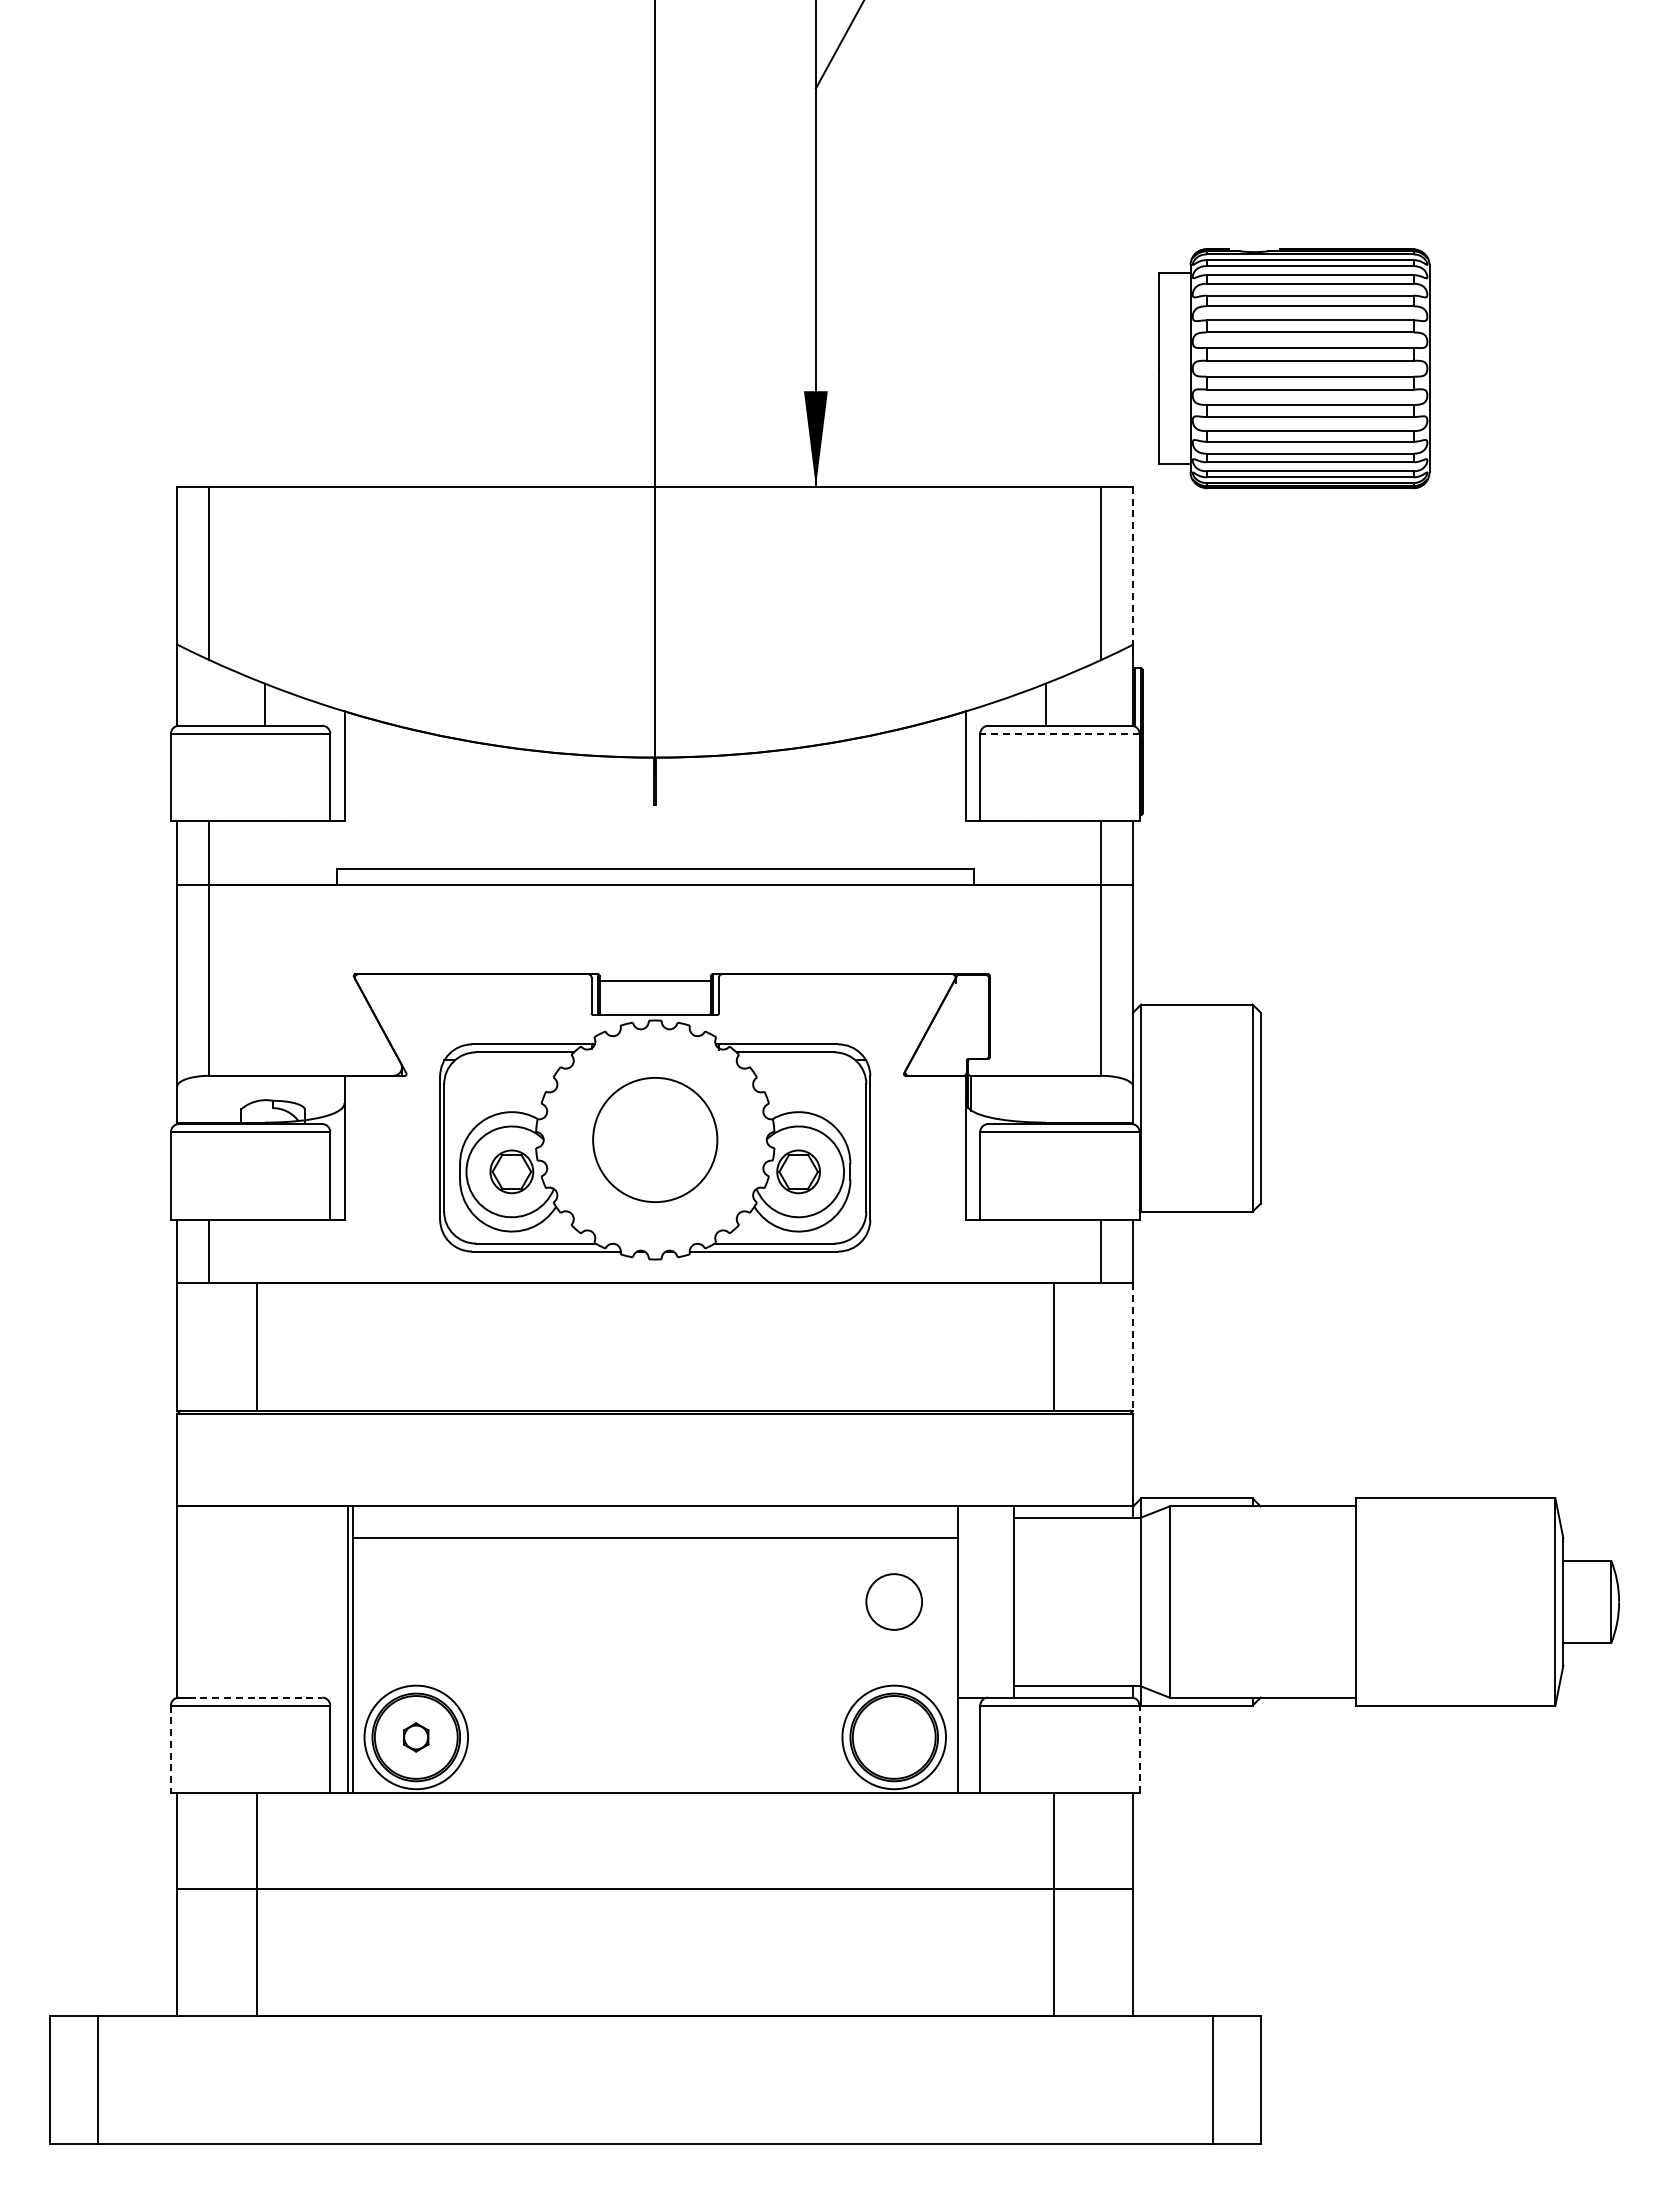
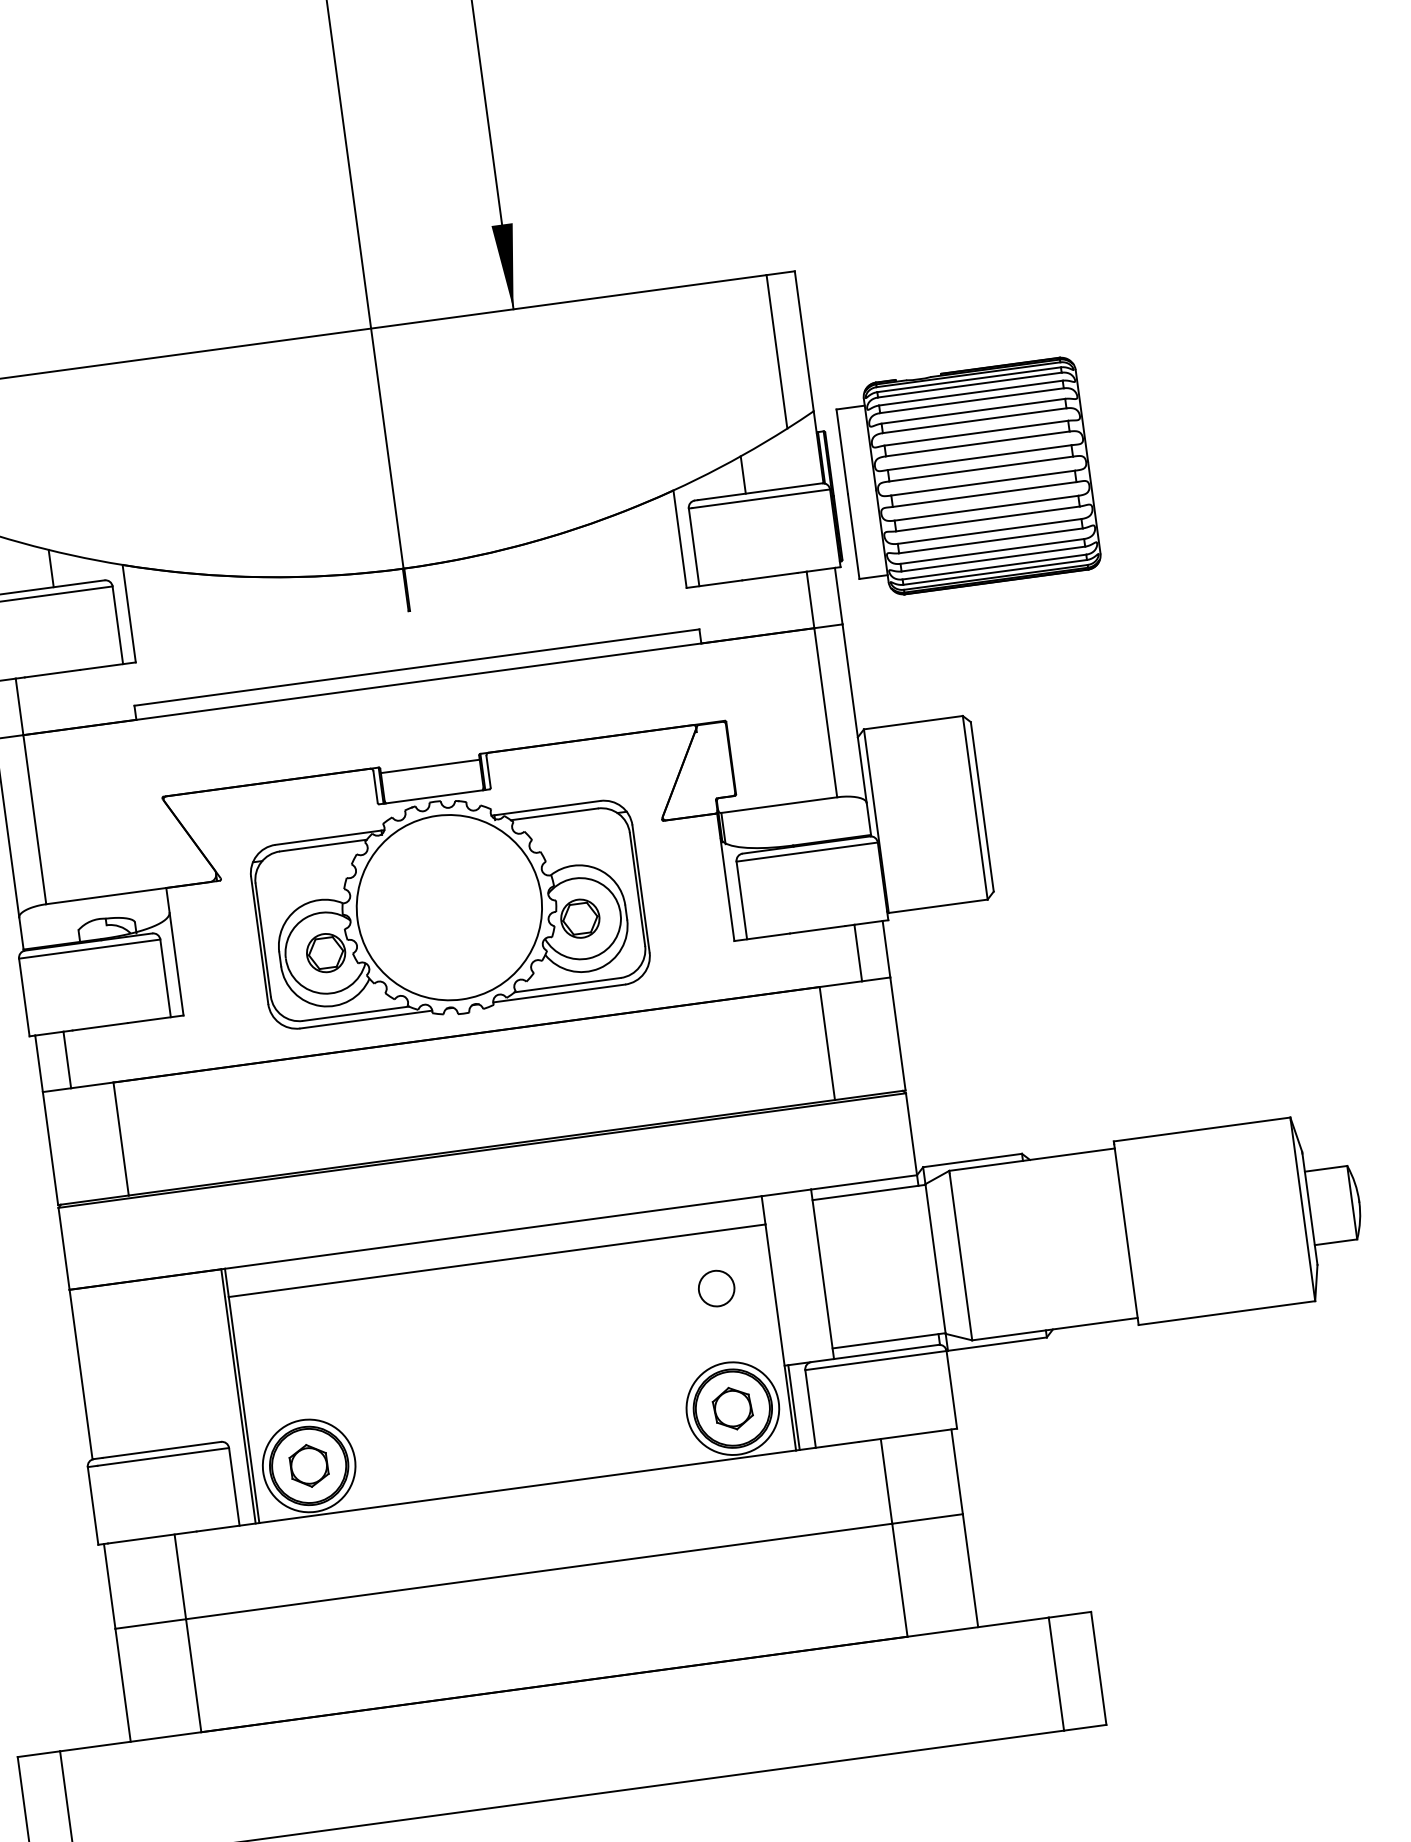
part: (1294, 368) -> (968, 477), moved
line: (1133, 565) -> (804, 341), dashed -> solid
line: (1061, 733) -> (760, 498), dashed -> solid
circle: (654, 1139) -> (448, 907), size x1.67
line: (1133, 1347) -> (898, 1034), dashed -> solid
circle: (894, 1601) -> (716, 1288), size x0.71
line: (255, 1697) -> (161, 1449), dashed -> solid
part: (894, 1736) -> (733, 1407), added
part: (415, 1737) -> (308, 1466), size x1.67
line: (962, 1745) -> (794, 1407), added
line: (170, 1749) -> (92, 1506), dashed -> solid
line: (1139, 1749) -> (951, 1389), dashed -> solid

